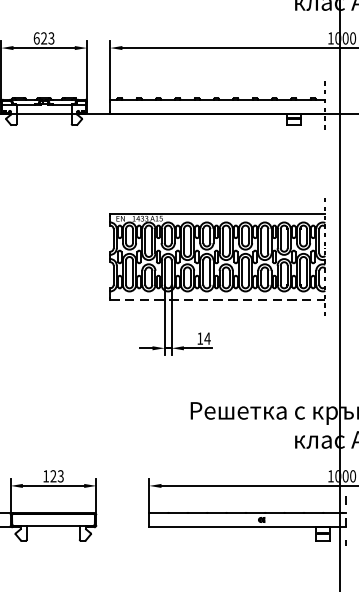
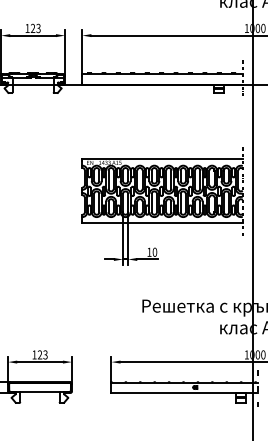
text: (36, 38) -> (27, 28), 623 -> 123
line: (219, 300) -> (163, 223), dashed -> solid
text: (206, 337) -> (154, 251), 14 -> 10

